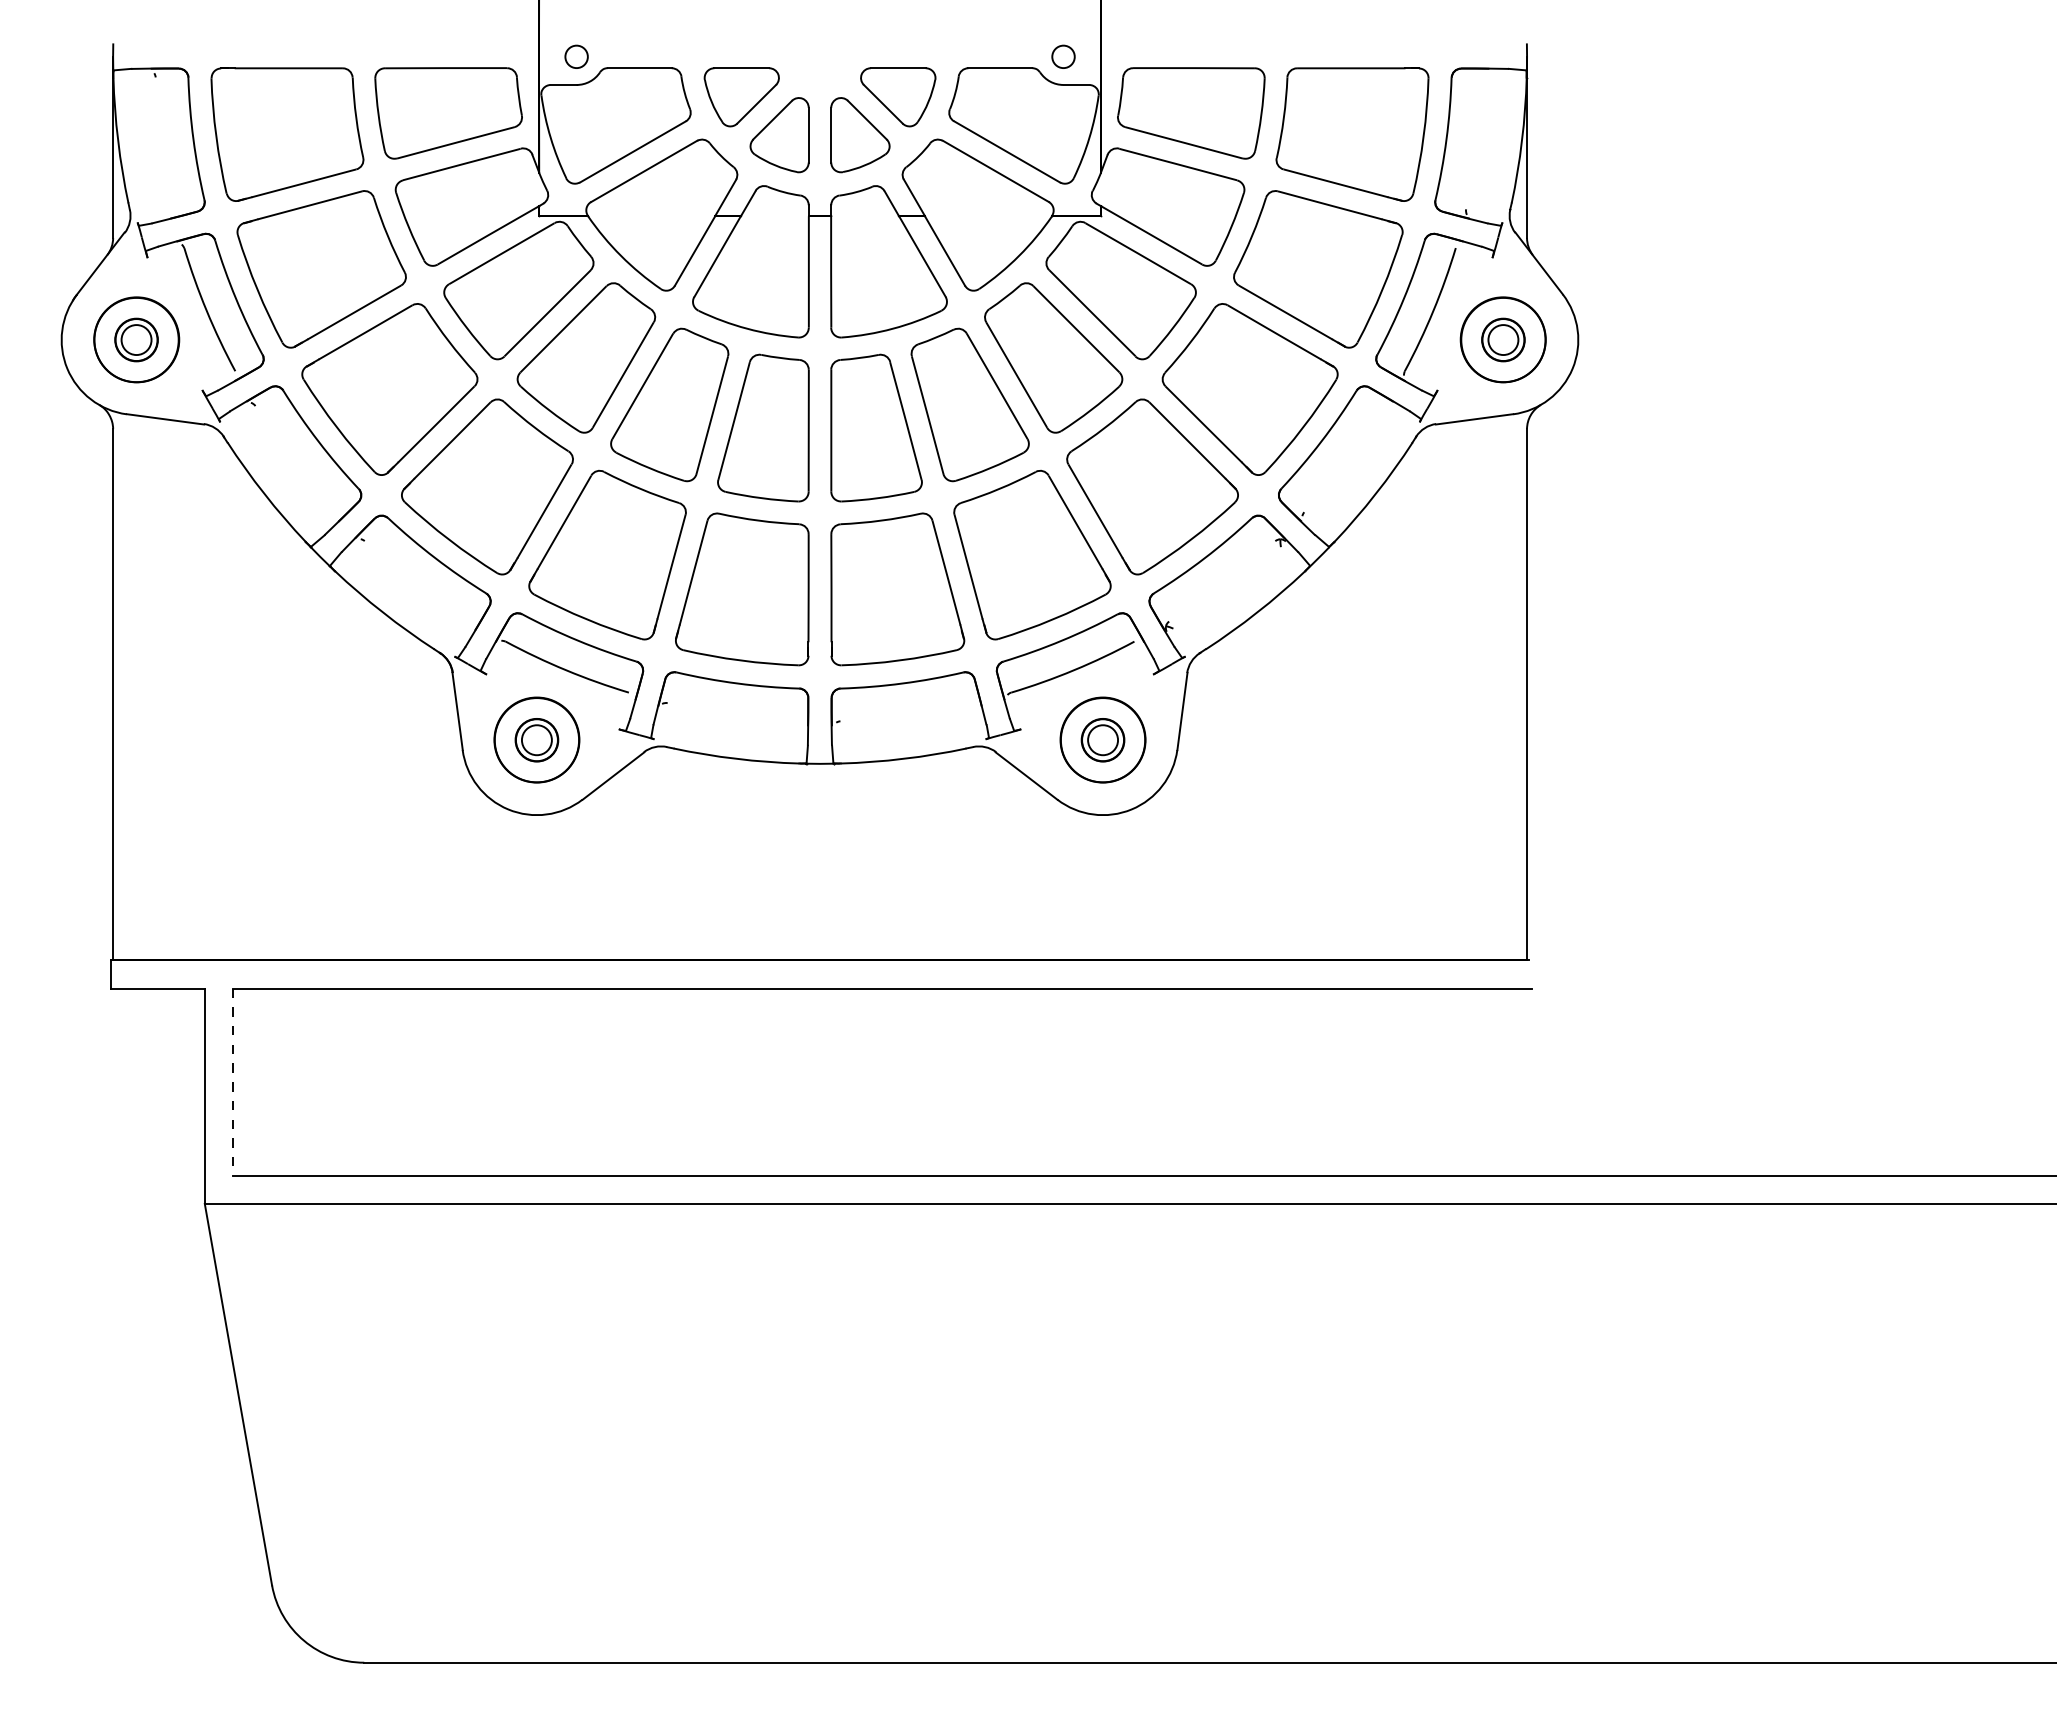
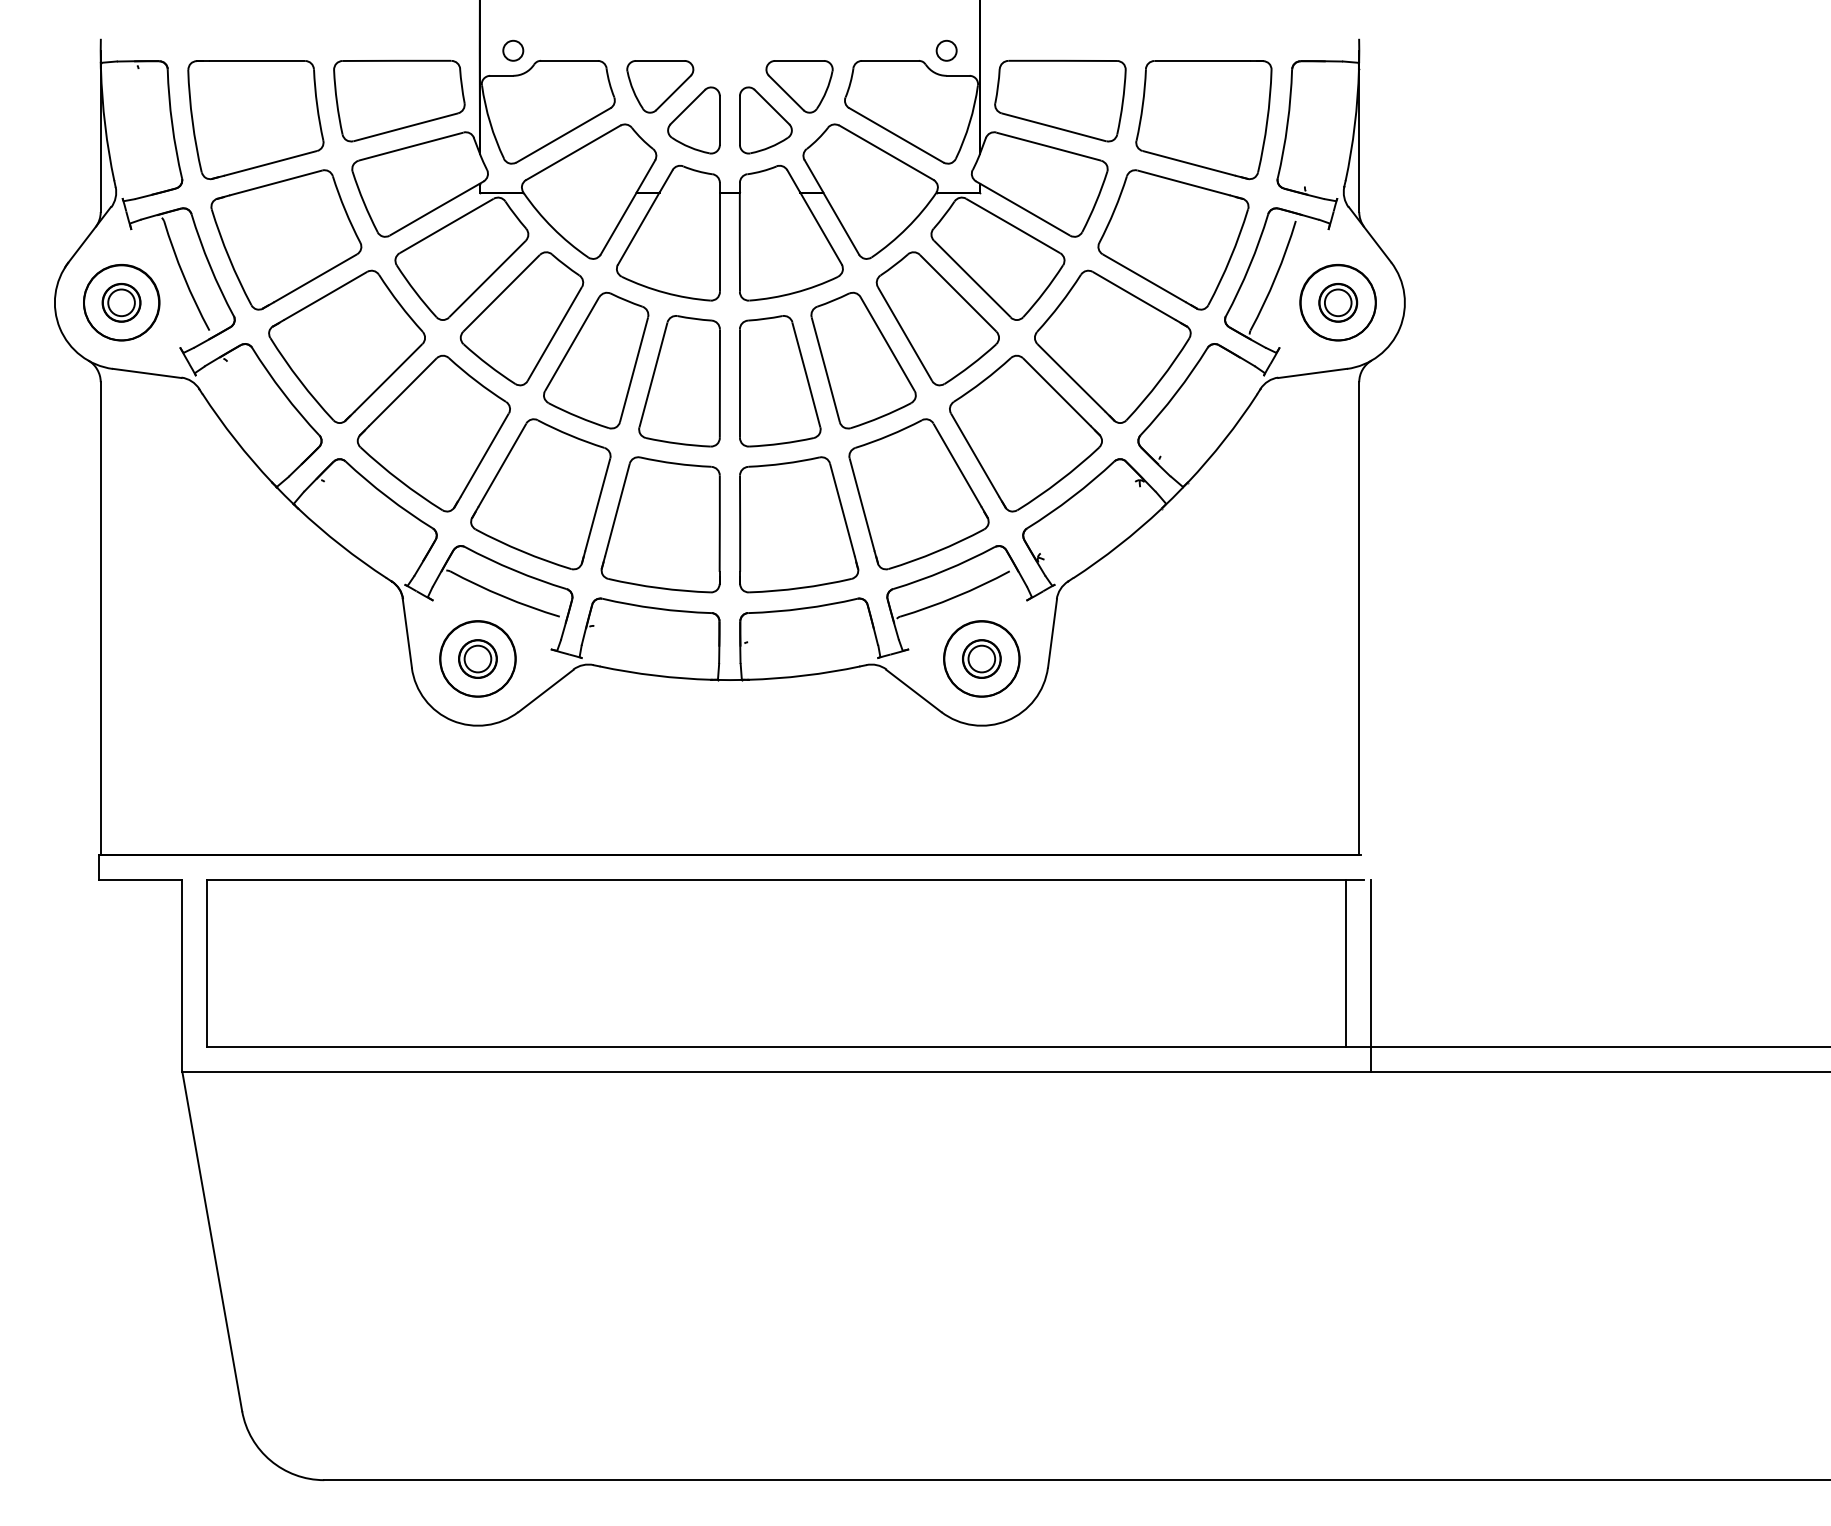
line: (1511, 1081) -> (1345, 962), added
line: (232, 1082) -> (206, 963), dashed -> solid
line: (1540, 1095) -> (1371, 975), added

